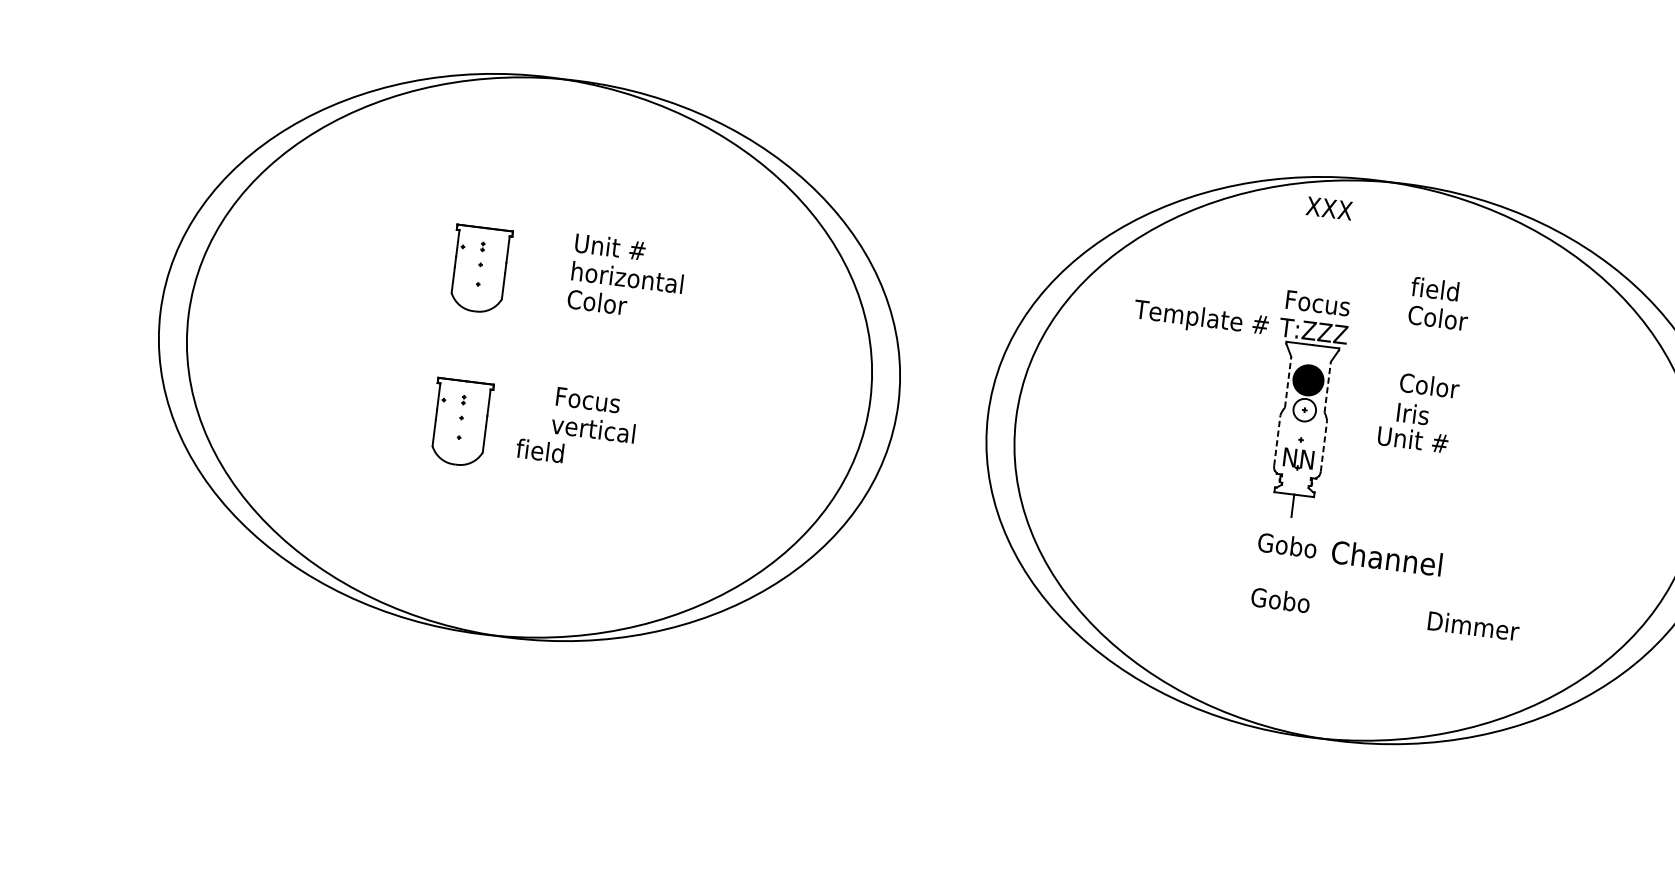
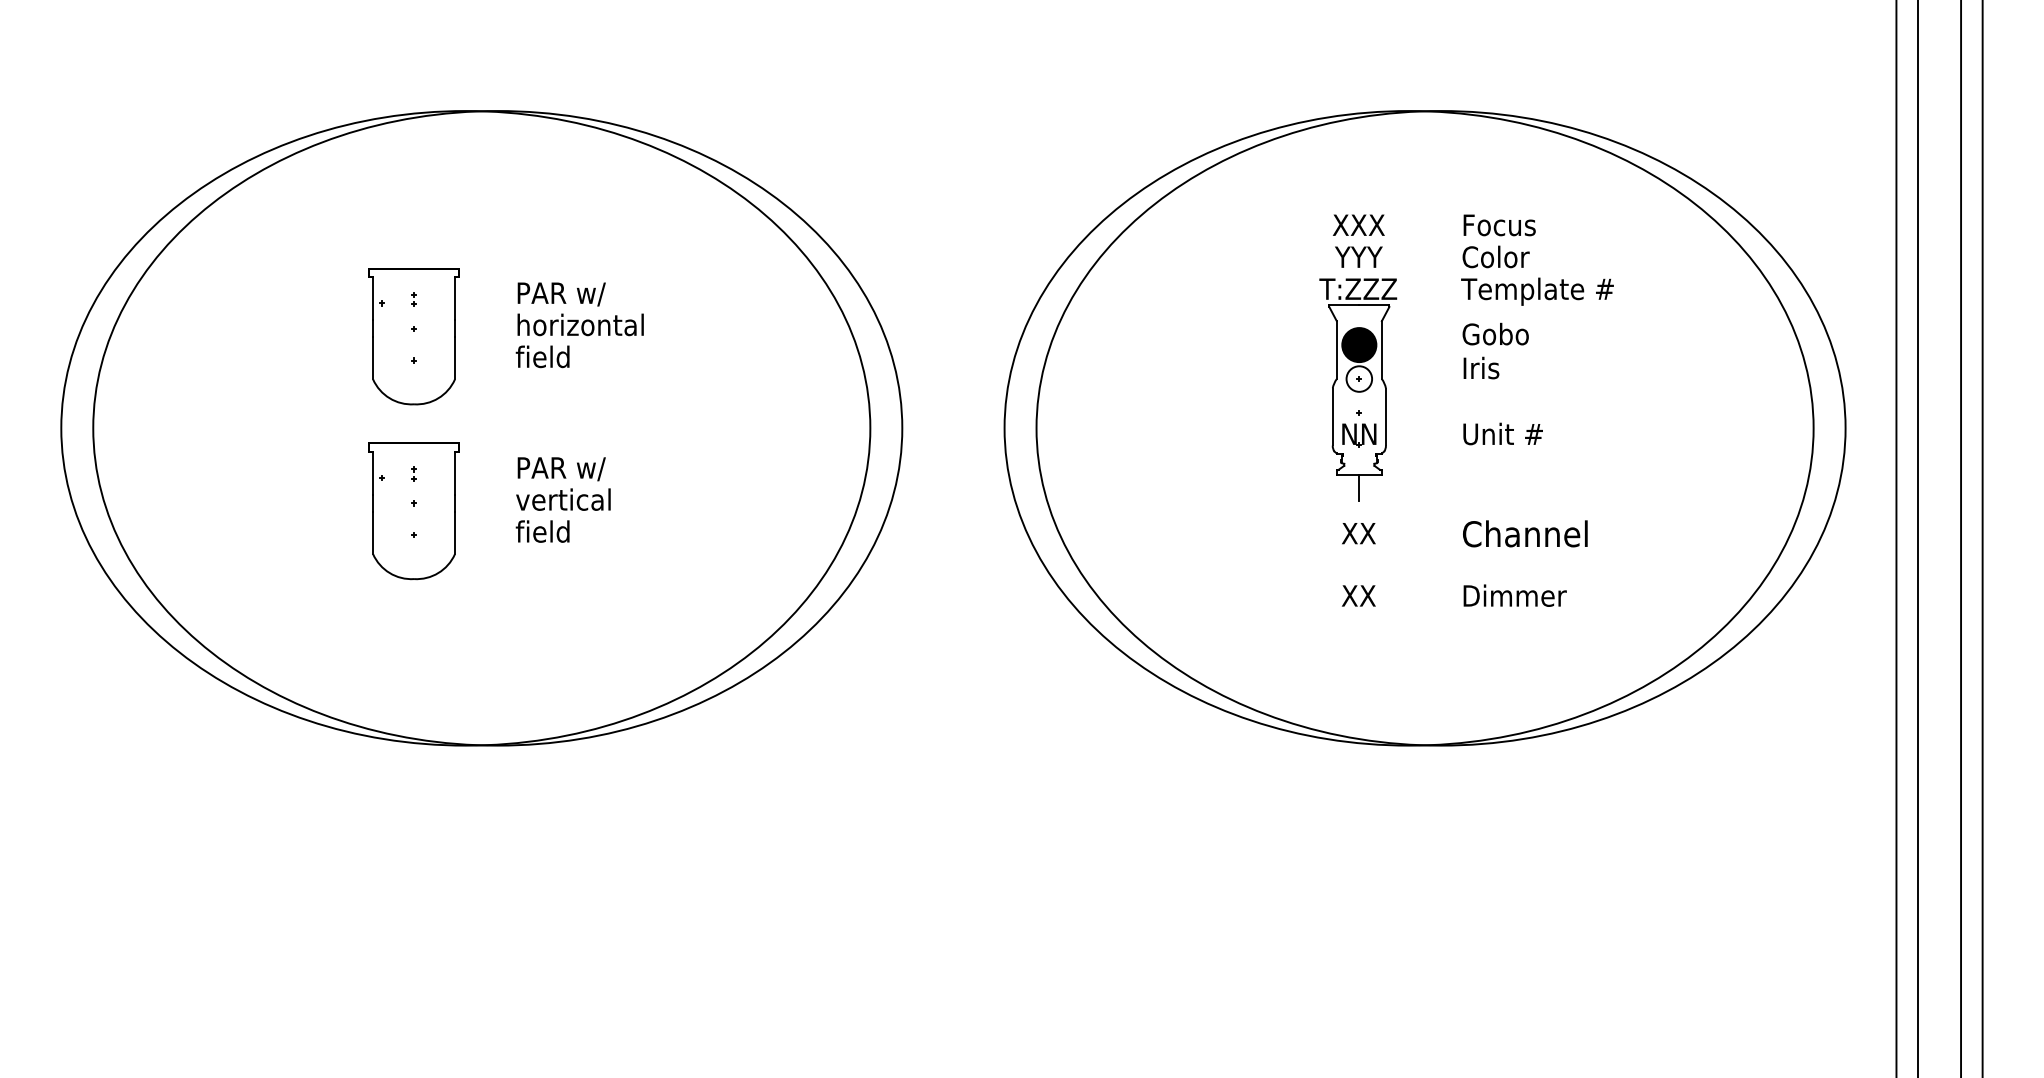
text: (1329, 207) -> (1358, 224), moved
text: (614, 247) -> (561, 293), Unit # -> PAR w/
part: (479, 269) -> (413, 336), size x1.43
text: (1443, 289) -> (1498, 224), field -> Focus
text: (596, 301) -> (549, 356), Color -> field
text: (1318, 303) -> (1359, 257), Focus -> YYY
text: (1201, 319) -> (1537, 291), moved
line: (1287, 382) -> (1336, 350), dashed -> solid
text: (1433, 385) -> (1500, 333), Color -> Gobo
line: (1327, 387) -> (1381, 350), dashed -> solid
text: (595, 402) -> (562, 469), Focus -> PAR w/
part: (460, 423) -> (413, 511), size x1.43
text: (1412, 439) -> (1502, 433), moved
line: (1277, 440) -> (1332, 416), dashed -> solid
line: (1323, 445) -> (1385, 416), dashed -> solid
text: (539, 450) -> (542, 531), moved
text: (1287, 545) -> (1358, 533), Gobo -> XX
text: (1387, 558) -> (1525, 533), moved
text: (1280, 599) -> (1358, 595), Gobo -> XX
text: (1473, 625) -> (1514, 595), moved

